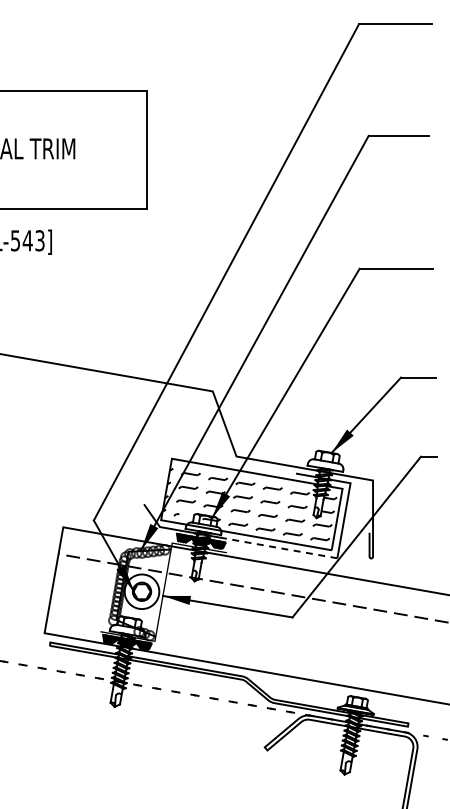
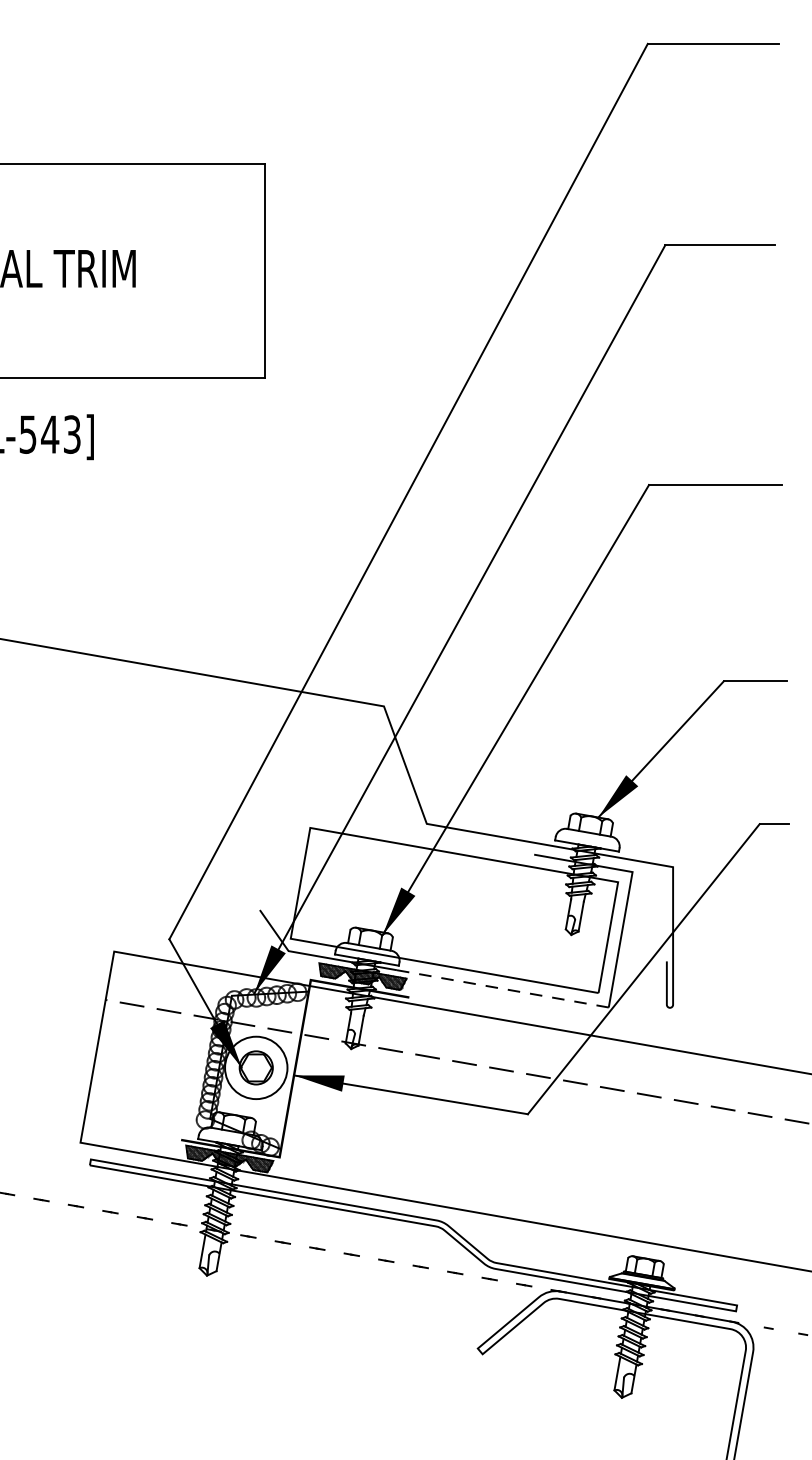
hatch: (249, 500) -> (450, 903), removed

